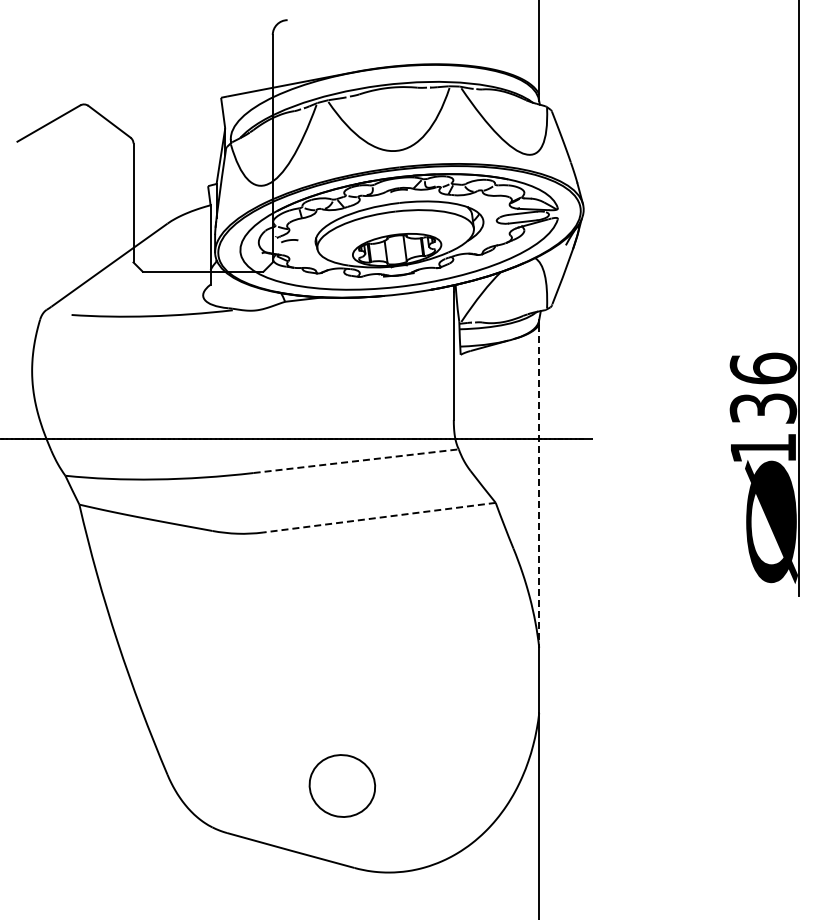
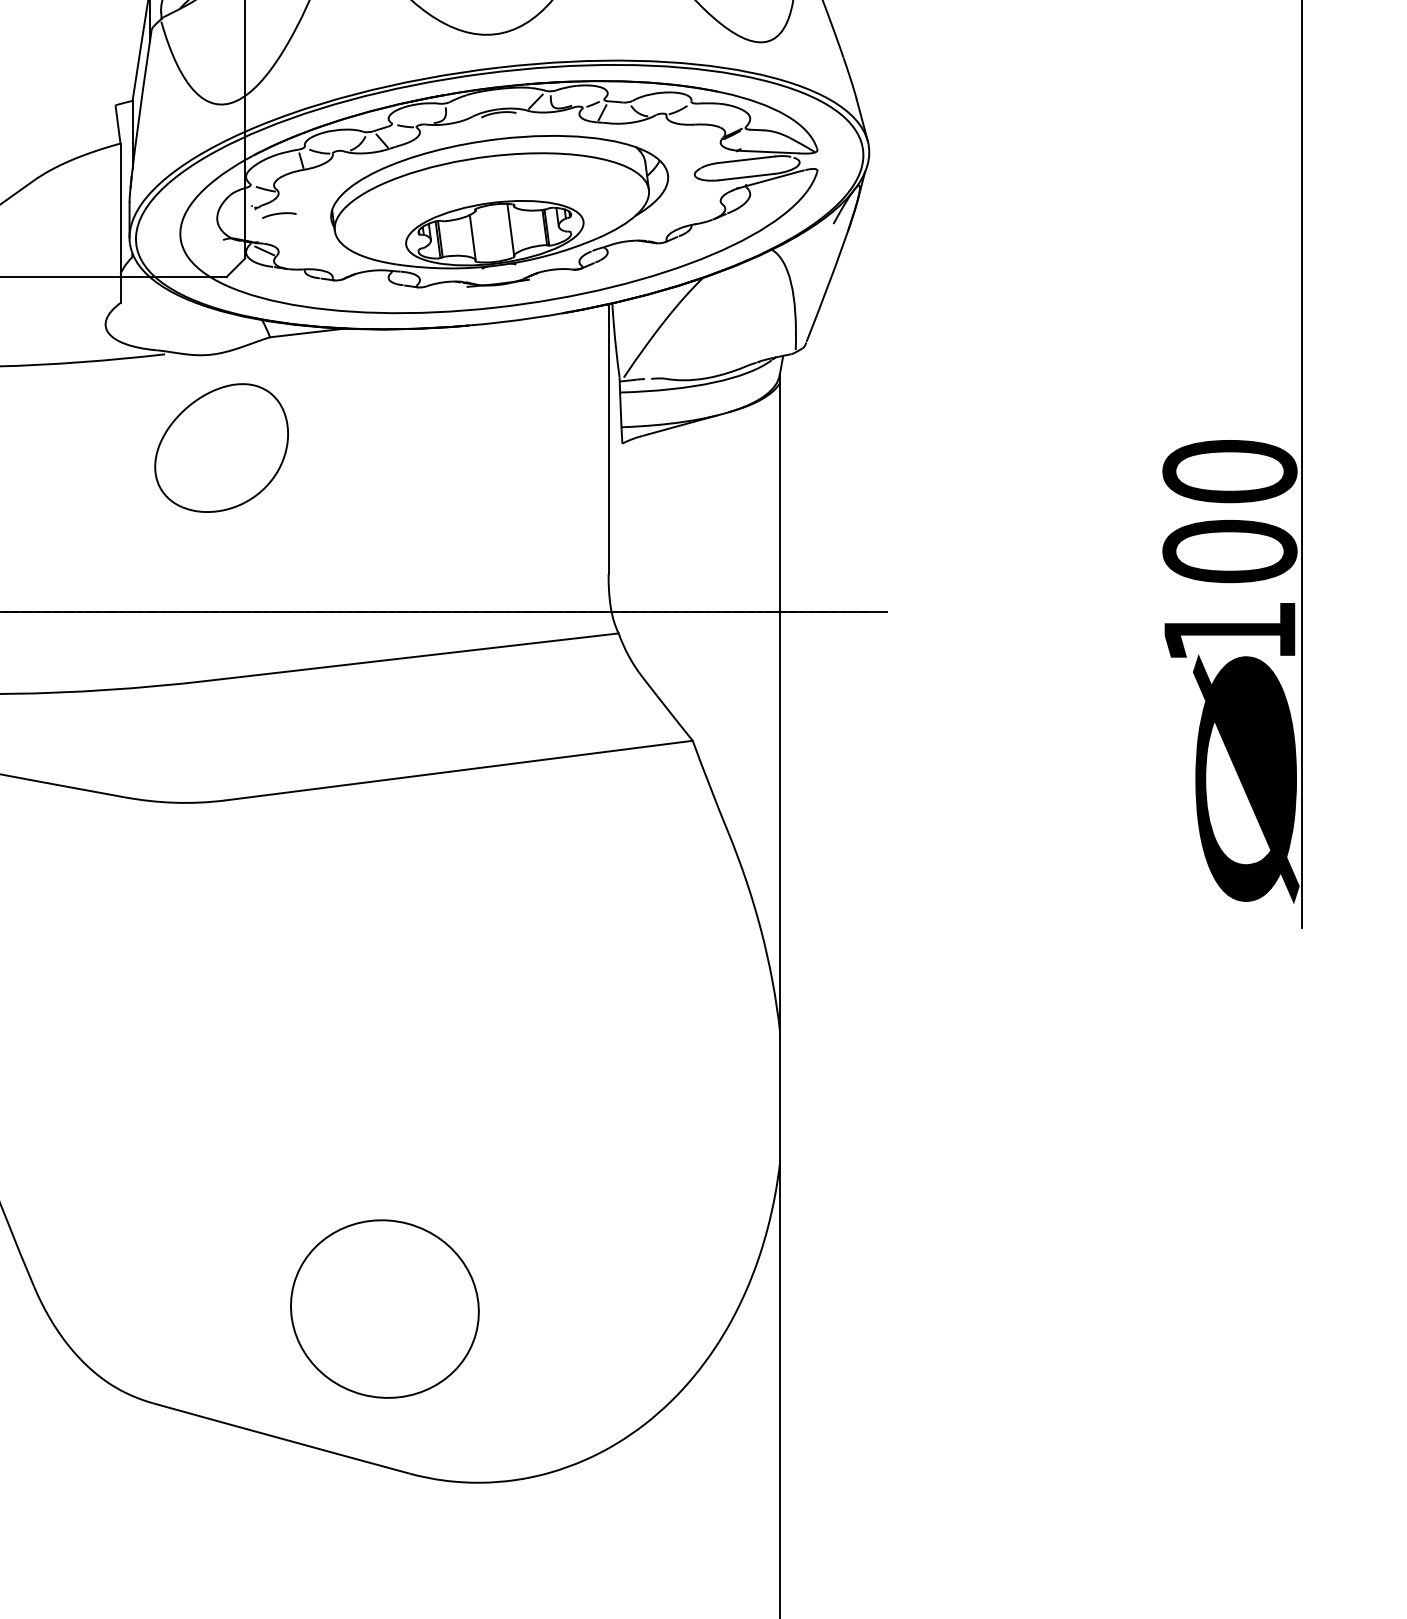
part: (260, 356) -> (220, 447), added
text: (763, 388) -> (1230, 511), 136 -> 100
line: (356, 461) -> (413, 657), dashed -> solid
line: (539, 486) -> (780, 707), dashed -> solid
line: (378, 517) -> (457, 770), dashed -> solid
part: (342, 785) -> (385, 1308), size x1.43

